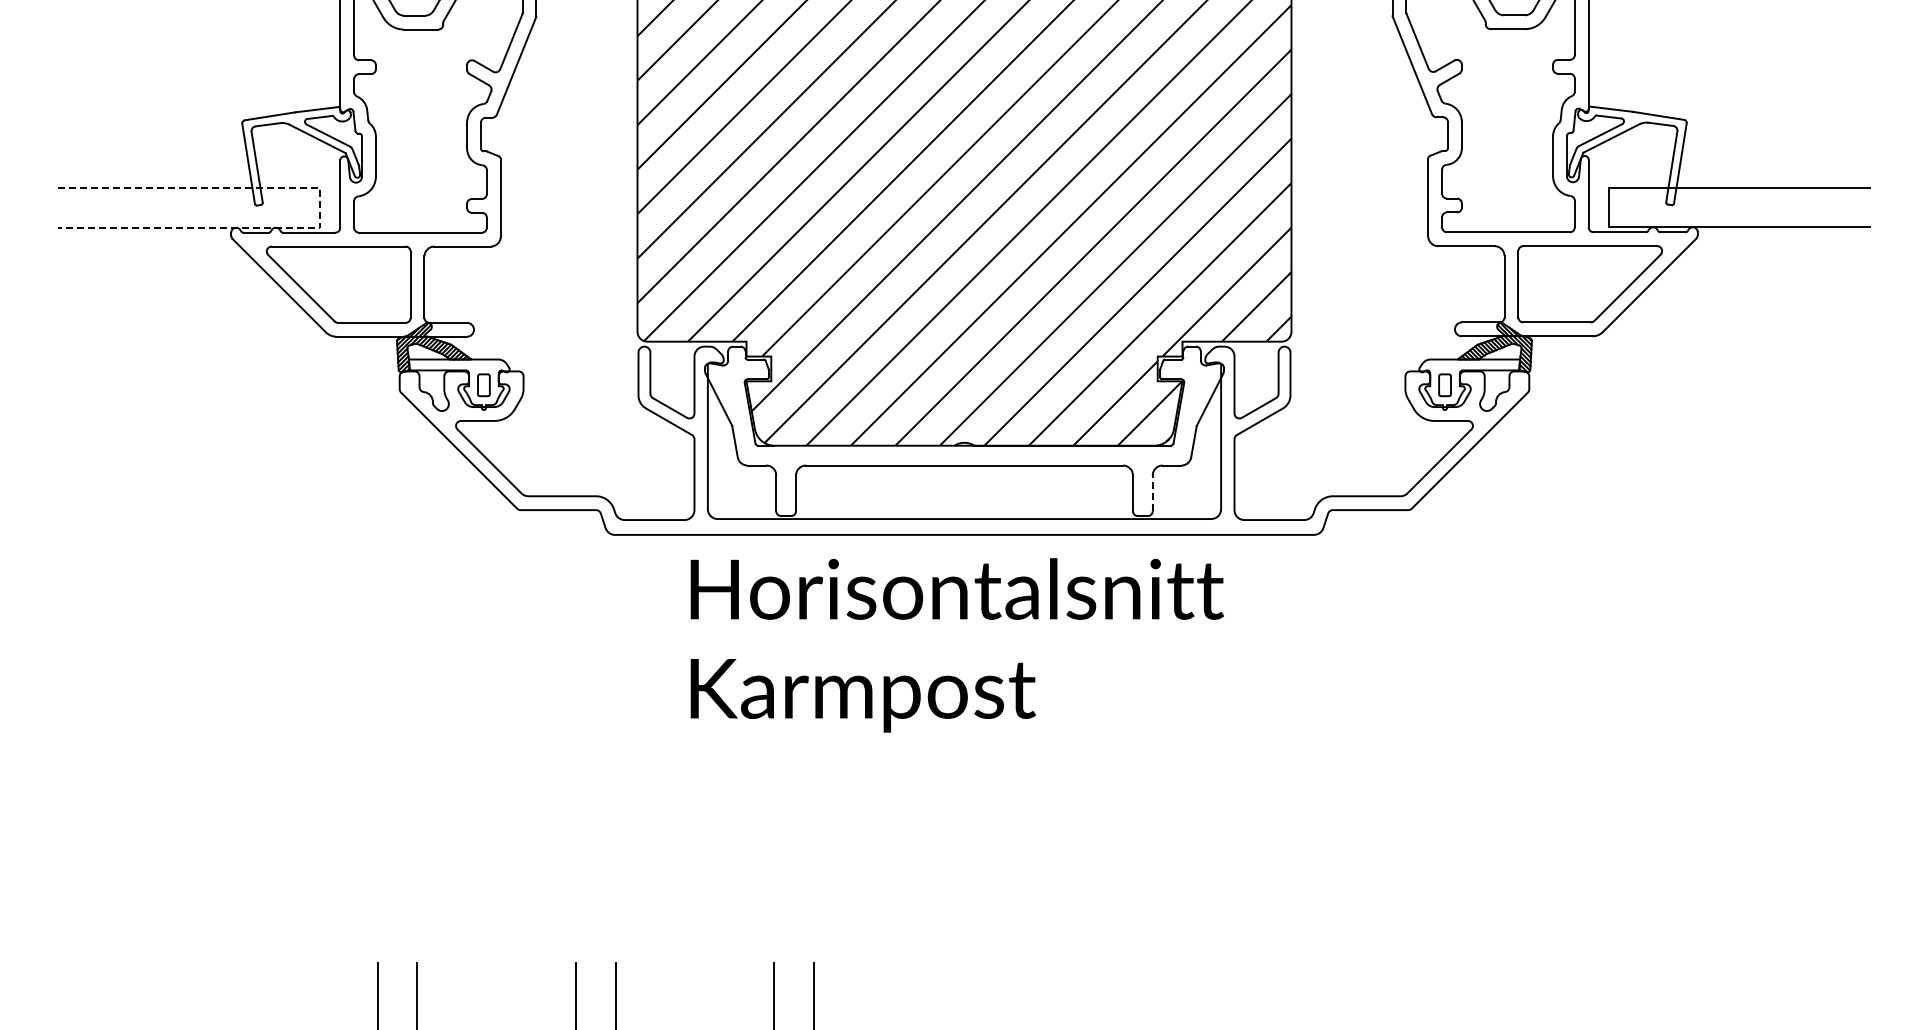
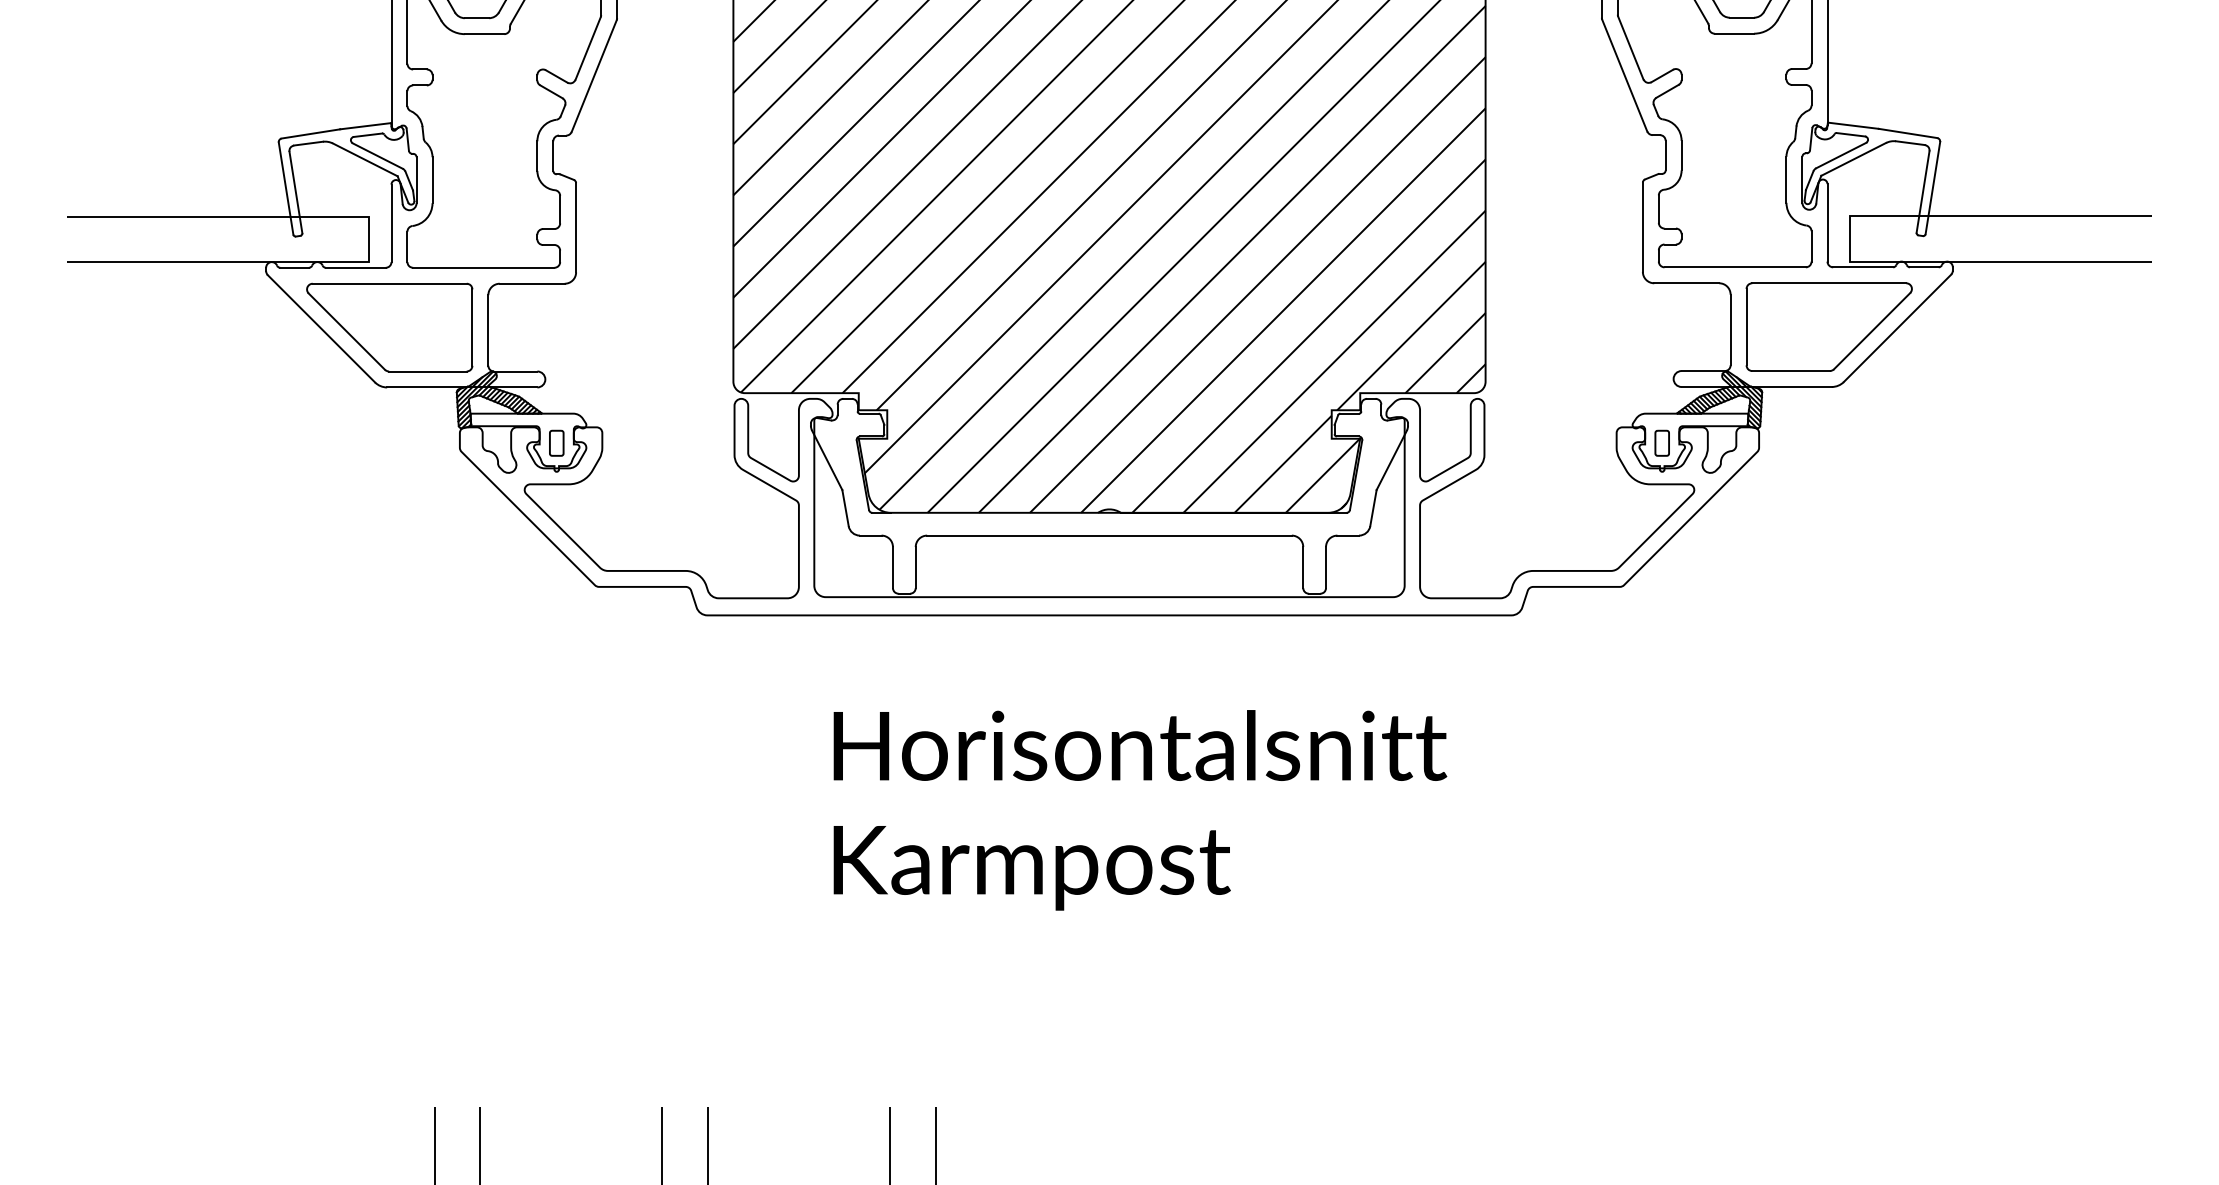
line: (320, 207) -> (368, 238), dashed -> solid
line: (1152, 493) -> (1325, 567), dashed -> solid
text: (956, 645) -> (1139, 810), moved

